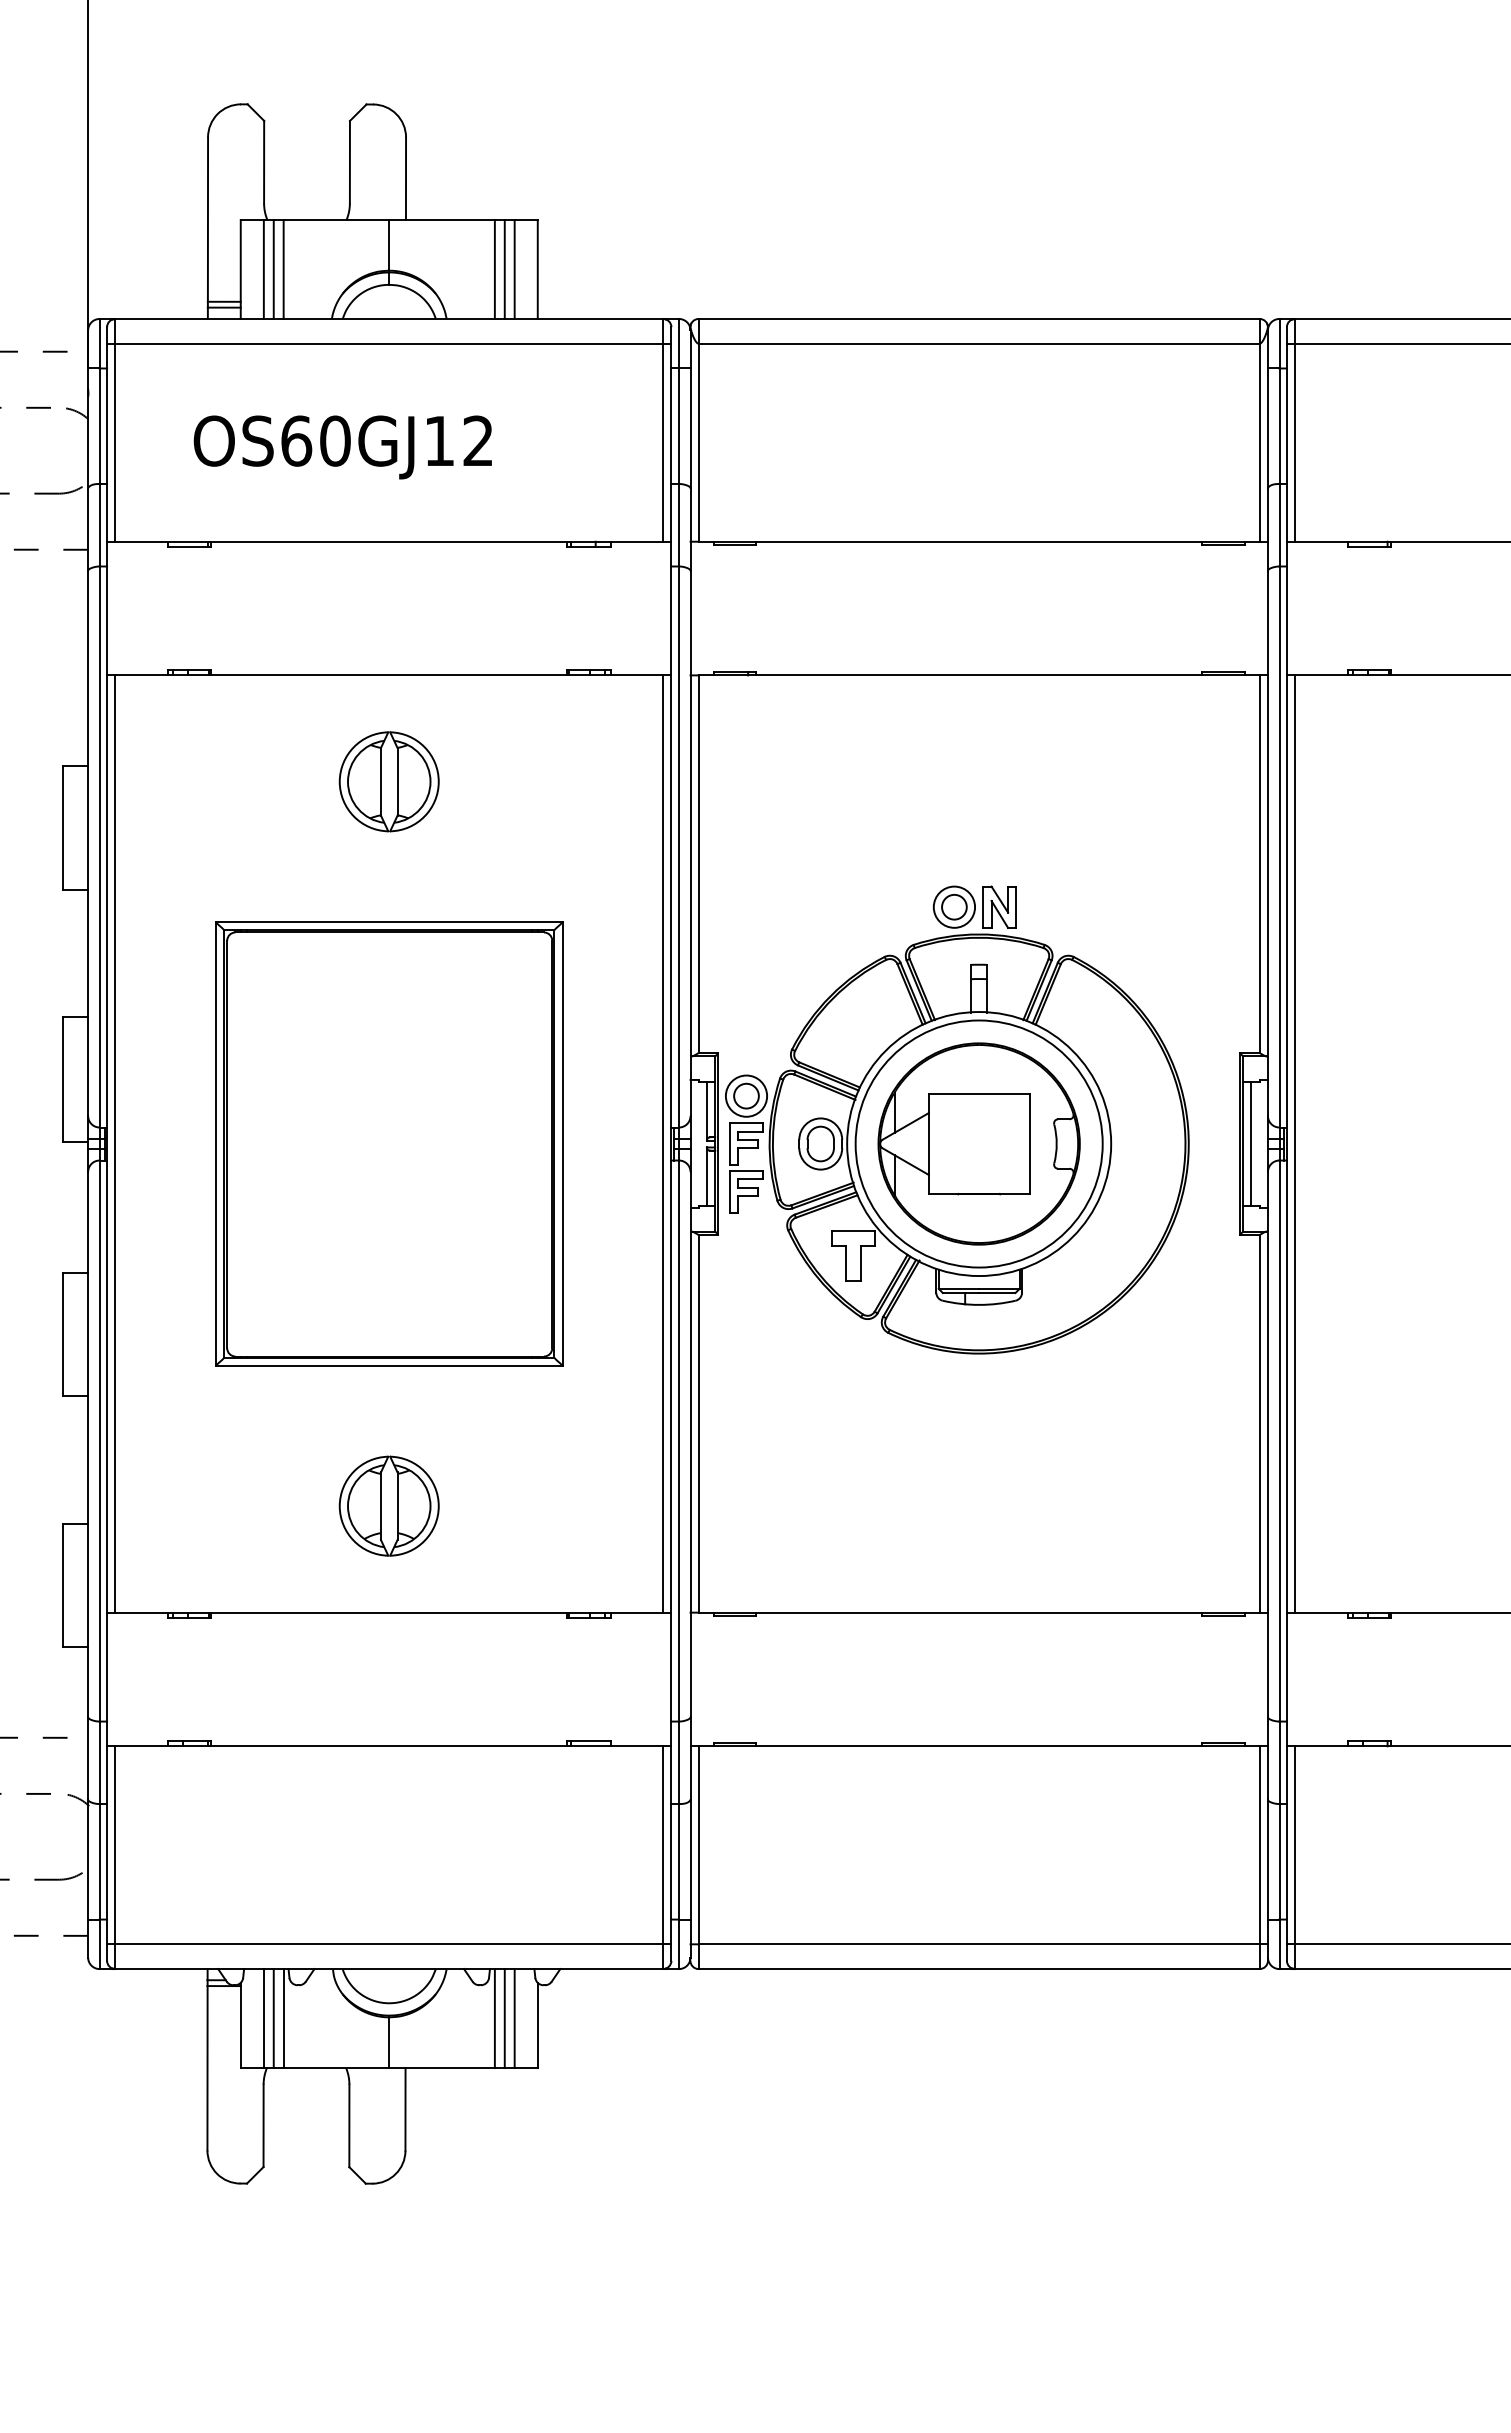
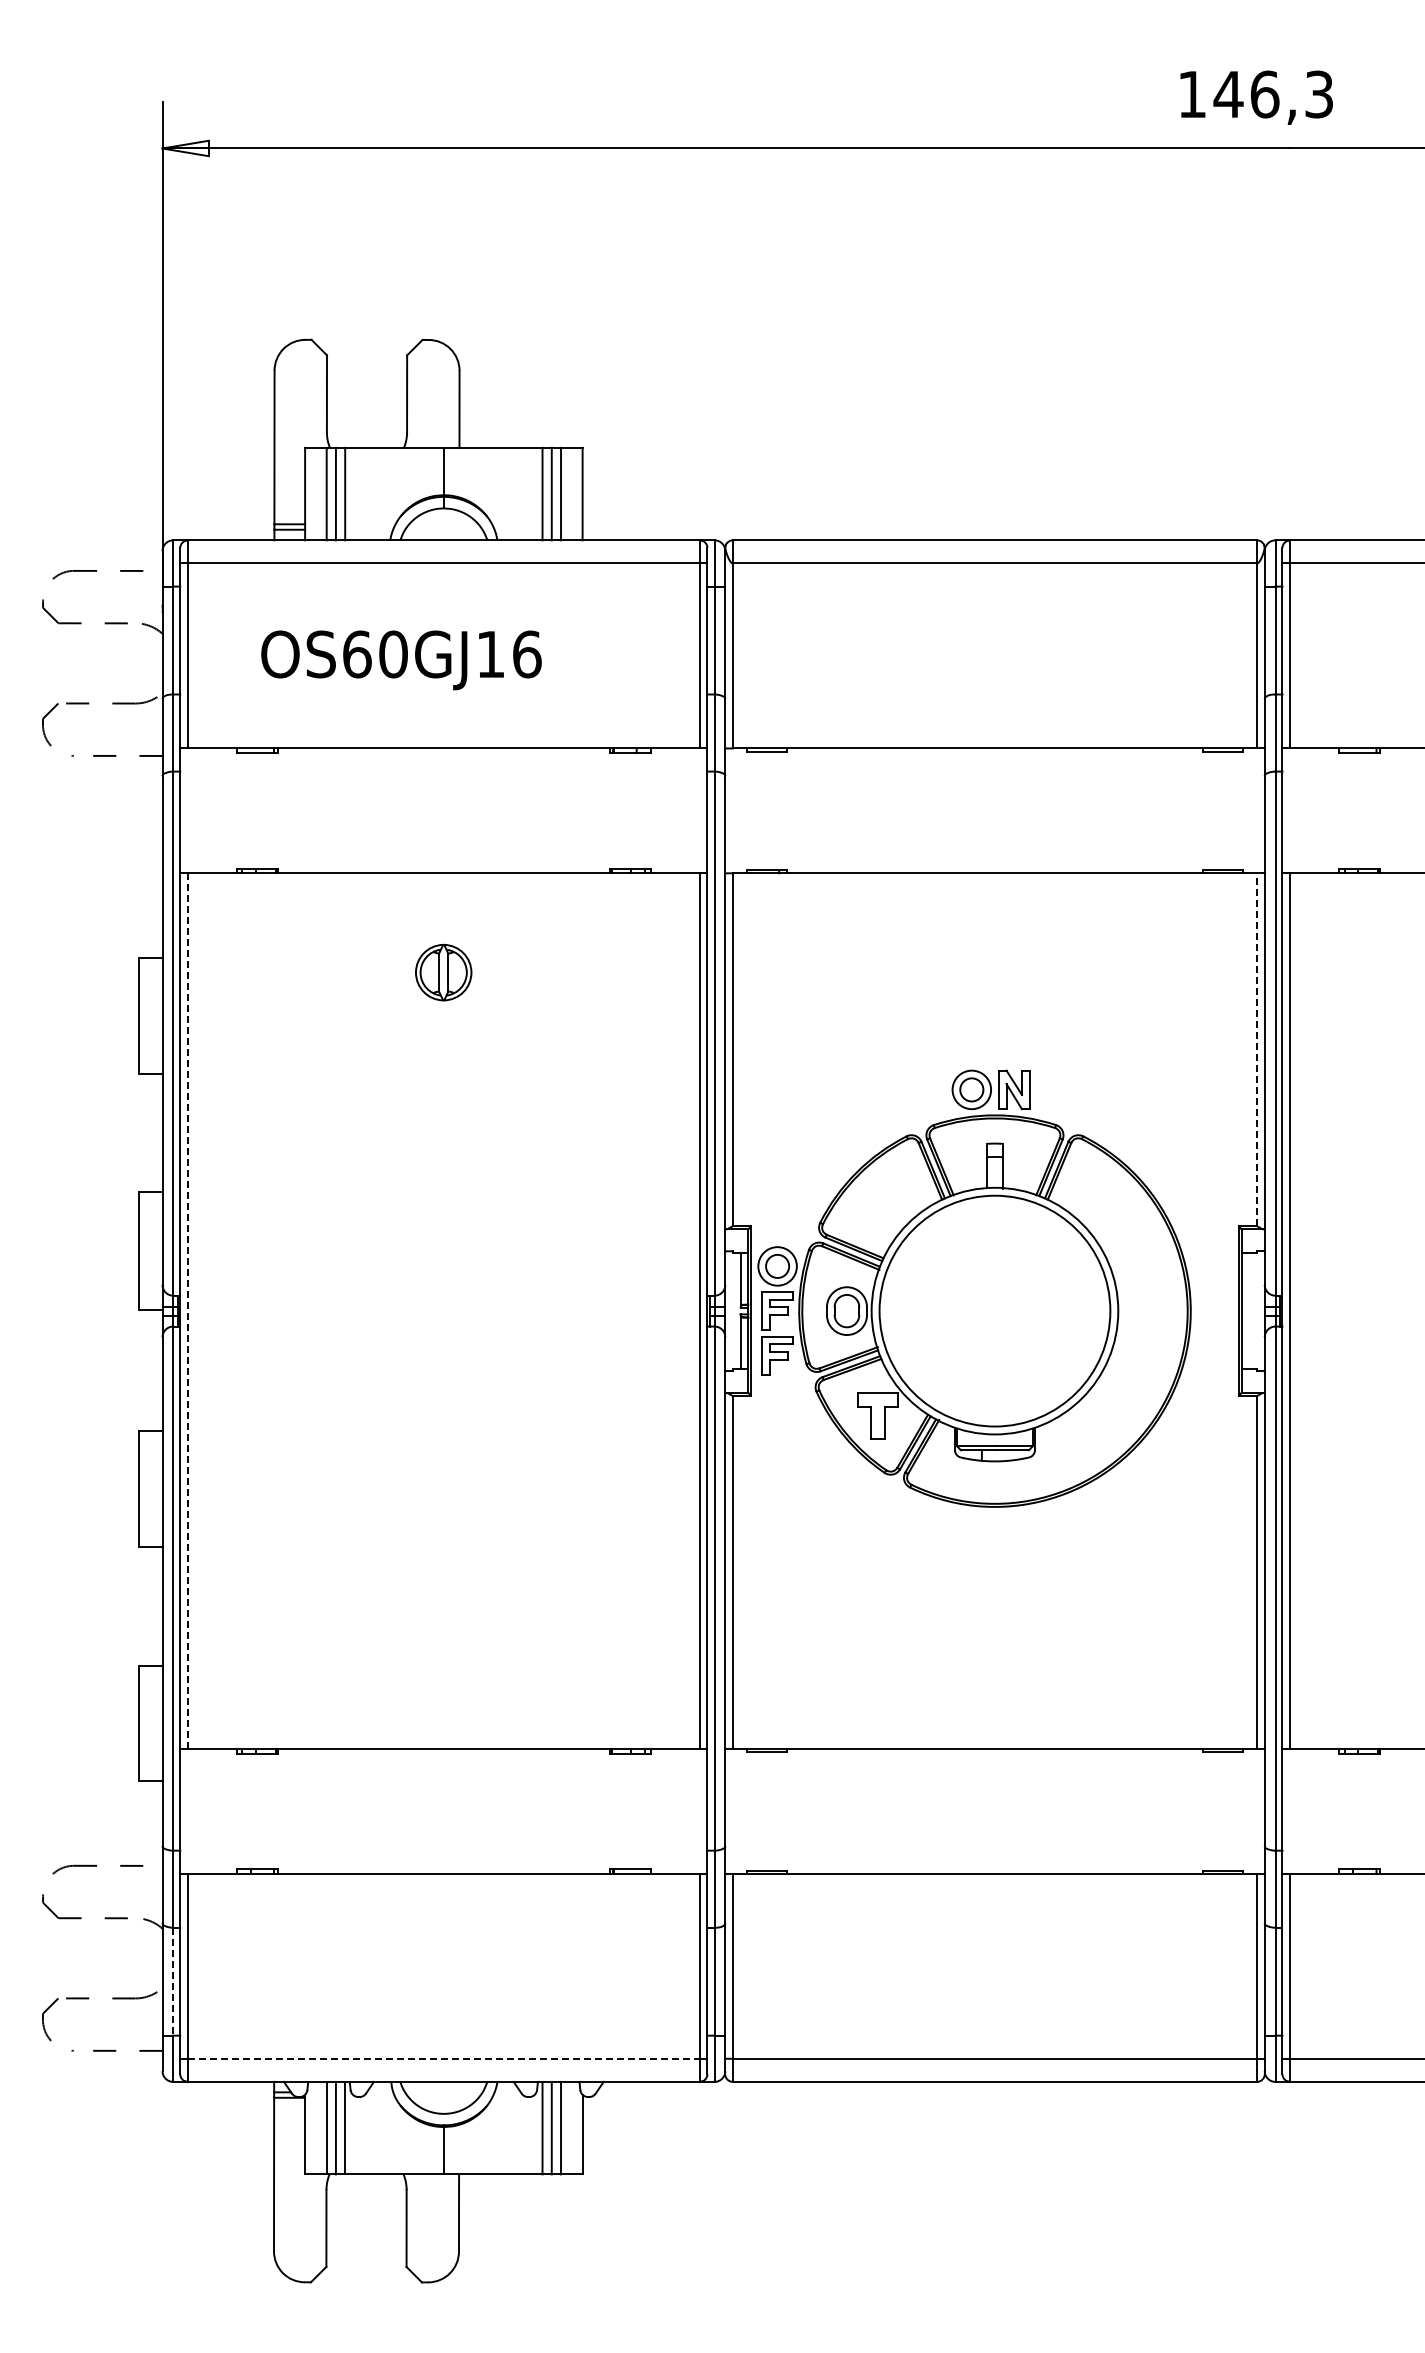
text: (478, 441) -> (527, 654), OS60GJ12 -> OS60GJ16
part: (388, 781) -> (443, 972), size x0.6
line: (1260, 863) -> (1257, 1049), solid -> dashed
part: (388, 1143) -> (443, 1310), removed
part: (978, 1143) -> (994, 1310), removed
line: (114, 1144) -> (187, 1311), solid -> dashed
line: (1251, 1144) -> (1249, 1311), removed
part: (388, 1506) -> (443, 1649), removed
line: (99, 1861) -> (173, 1981), solid -> dashed
line: (388, 1944) -> (443, 2058), solid -> dashed

